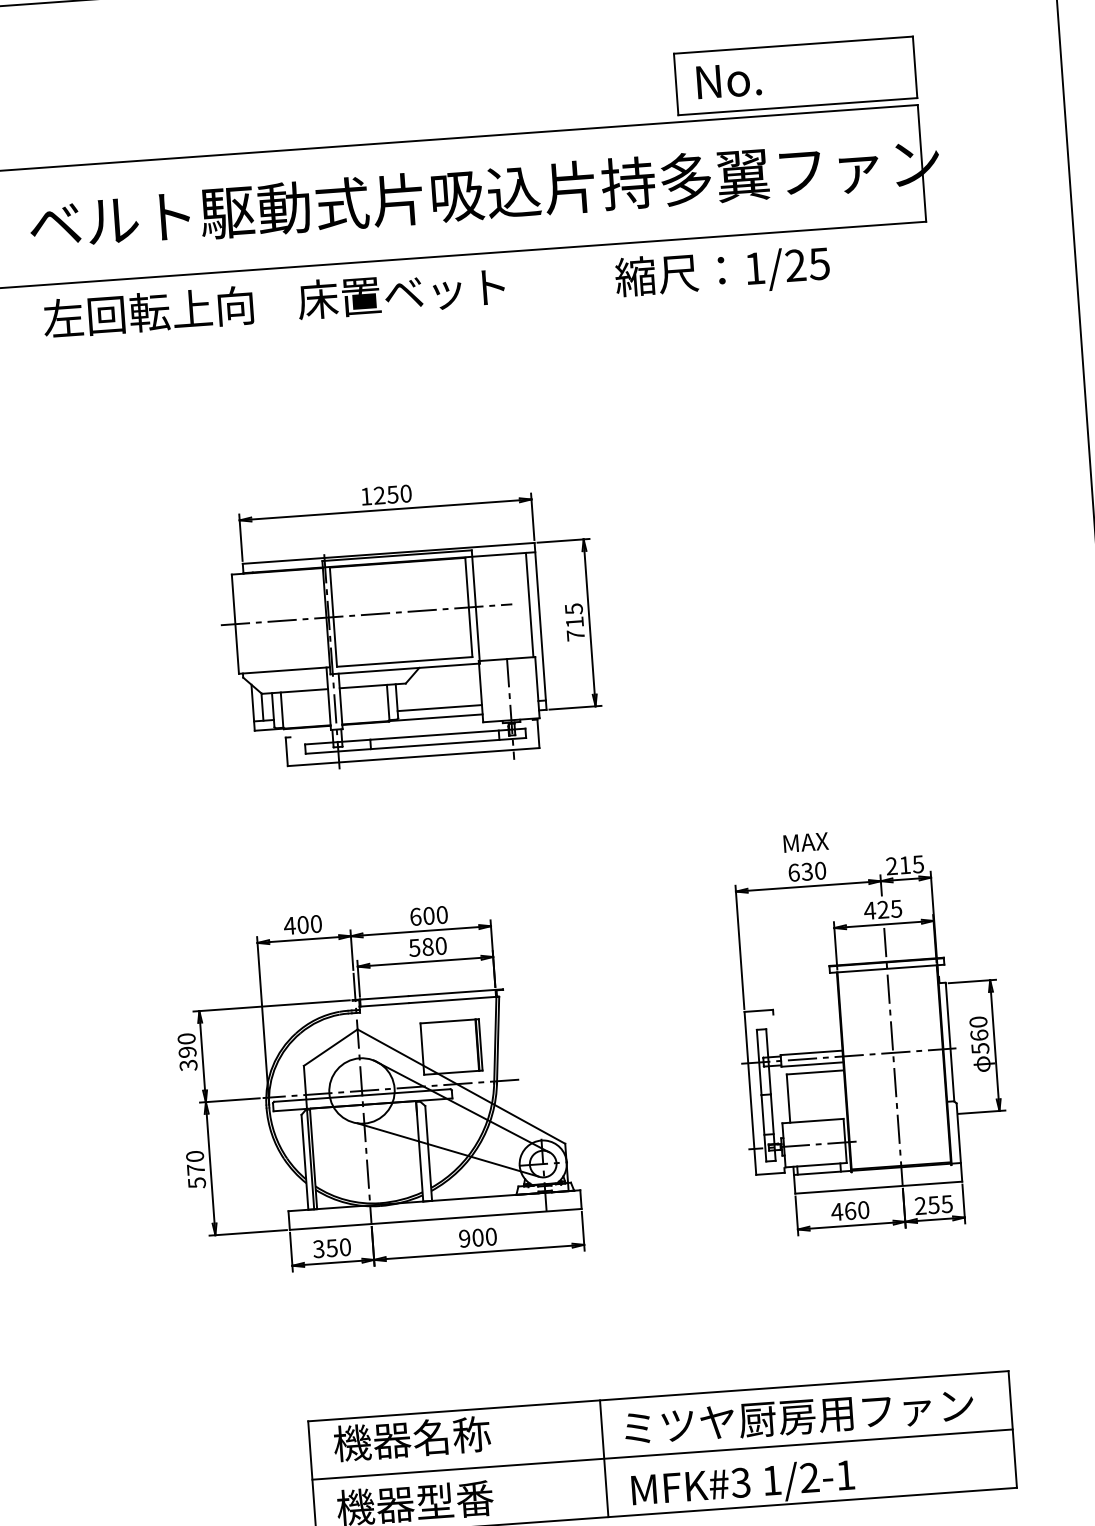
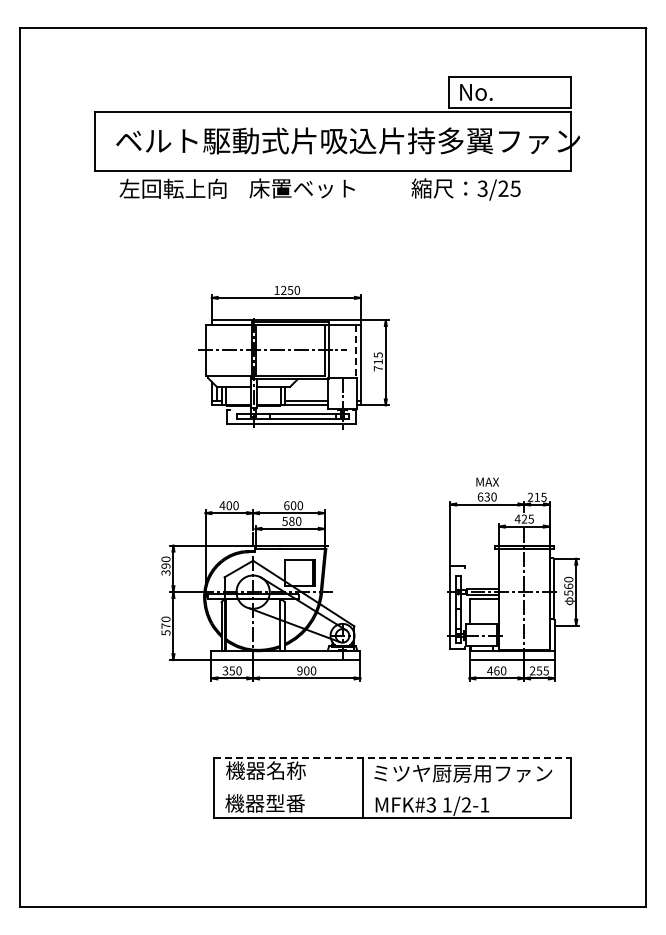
text: (754, 268) -> (482, 188), 1/25 -> 3/25
line: (530, 605) -> (356, 351), solid -> dashed
line: (658, 1395) -> (392, 757), solid -> dashed
line: (662, 1454) -> (392, 787), removed

